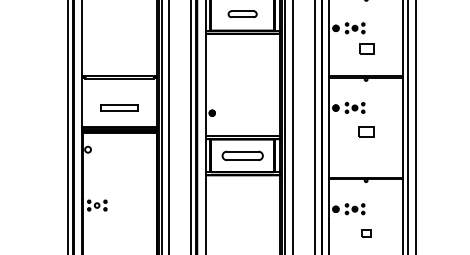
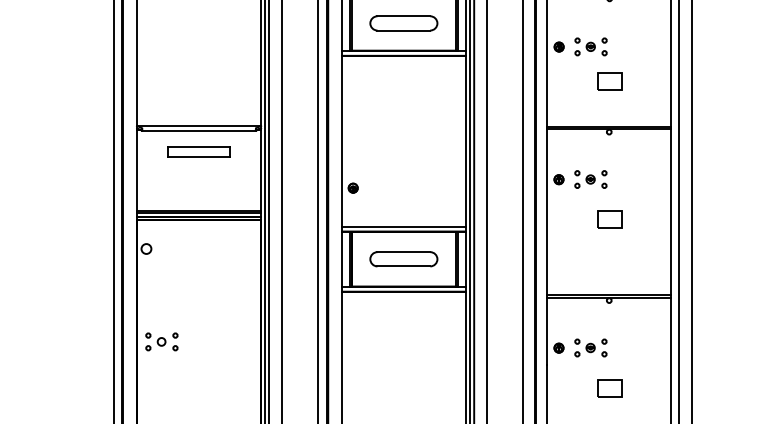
part: (242, 14) -> (403, 23), size x1.43
part: (119, 107) -> (198, 150), moved
part: (366, 233) -> (609, 388), size x1.67

